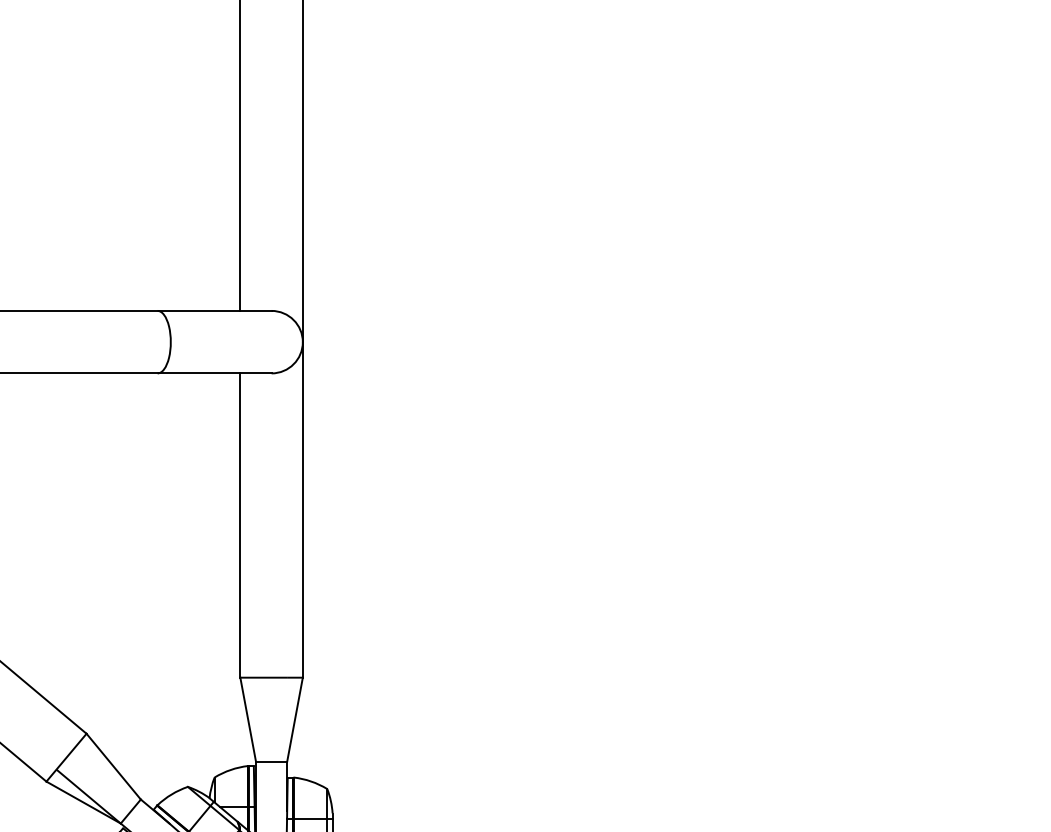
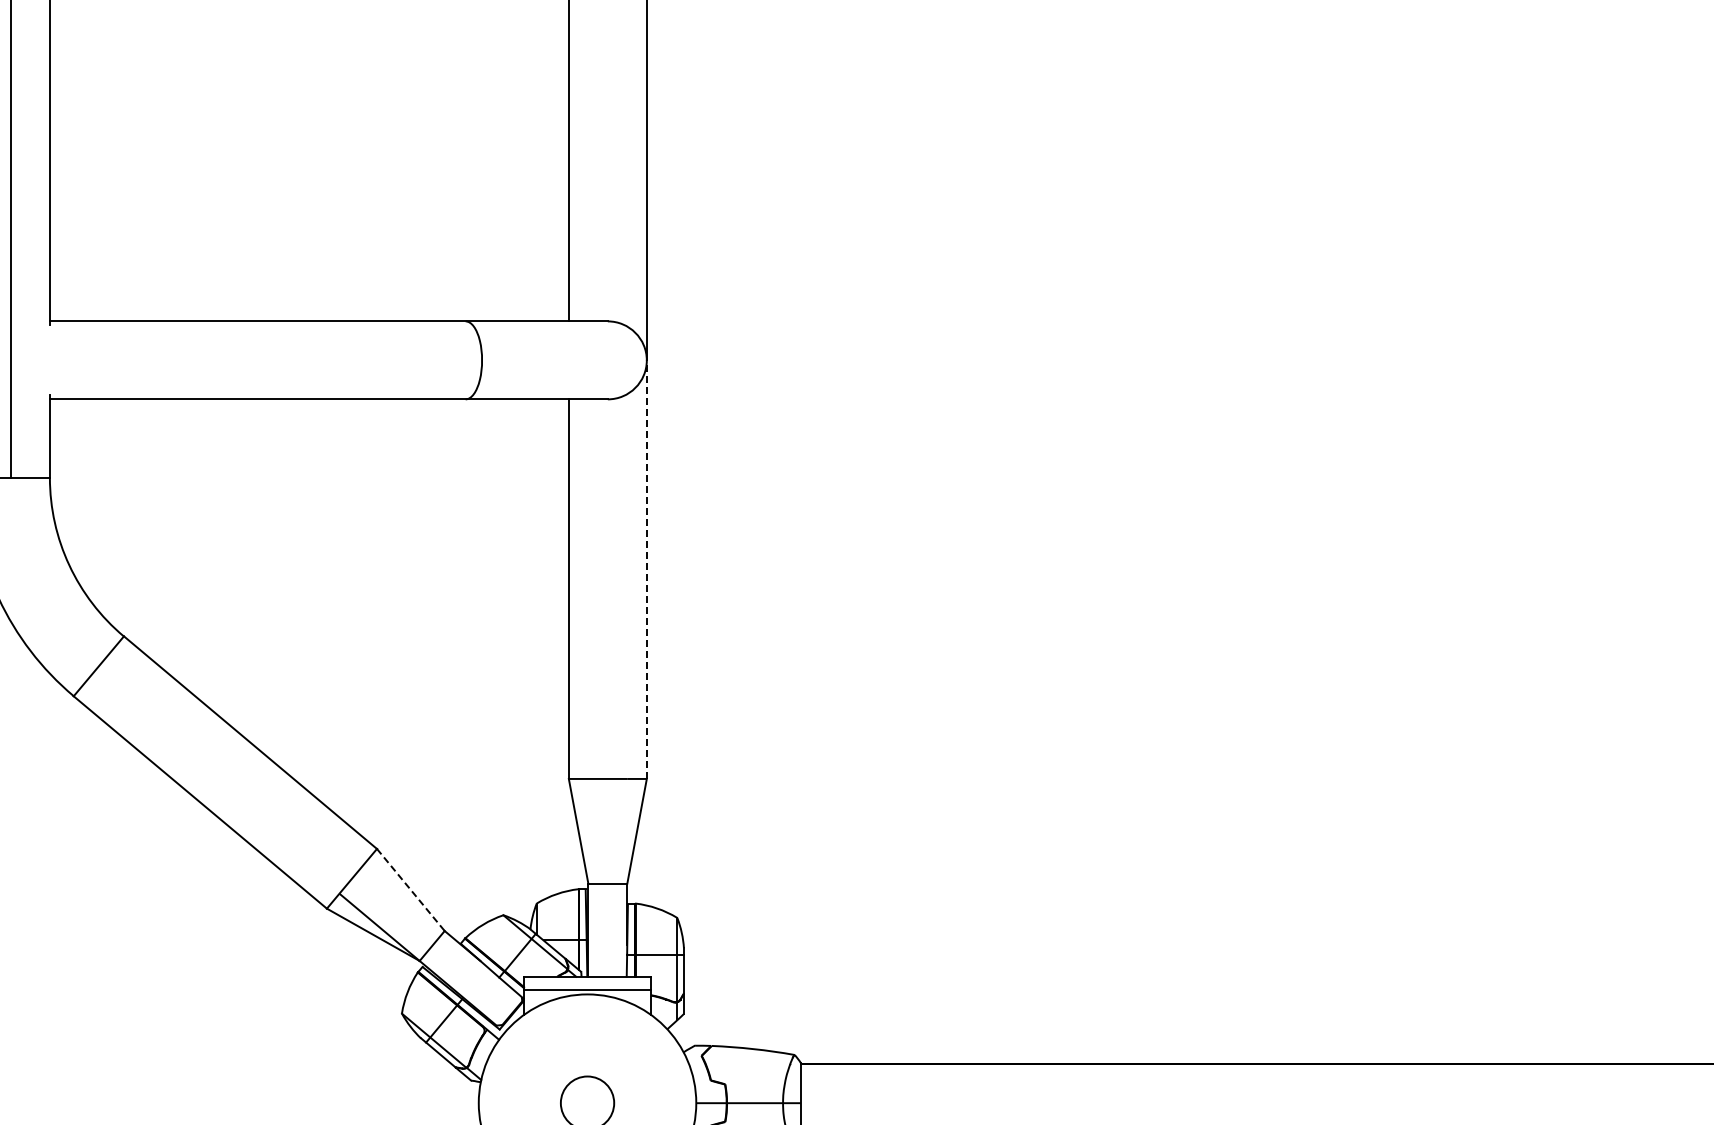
line: (302, 509) -> (646, 569), solid -> dashed
line: (114, 767) -> (411, 890), solid -> dashed

